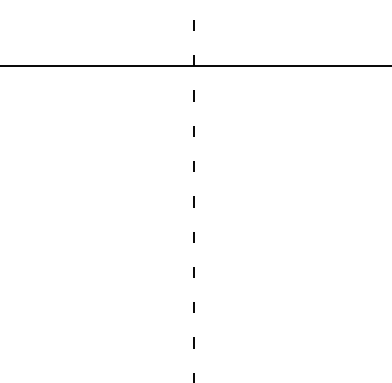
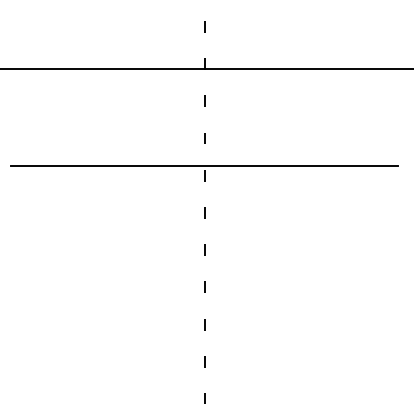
line: (193, 157) -> (204, 166), added

